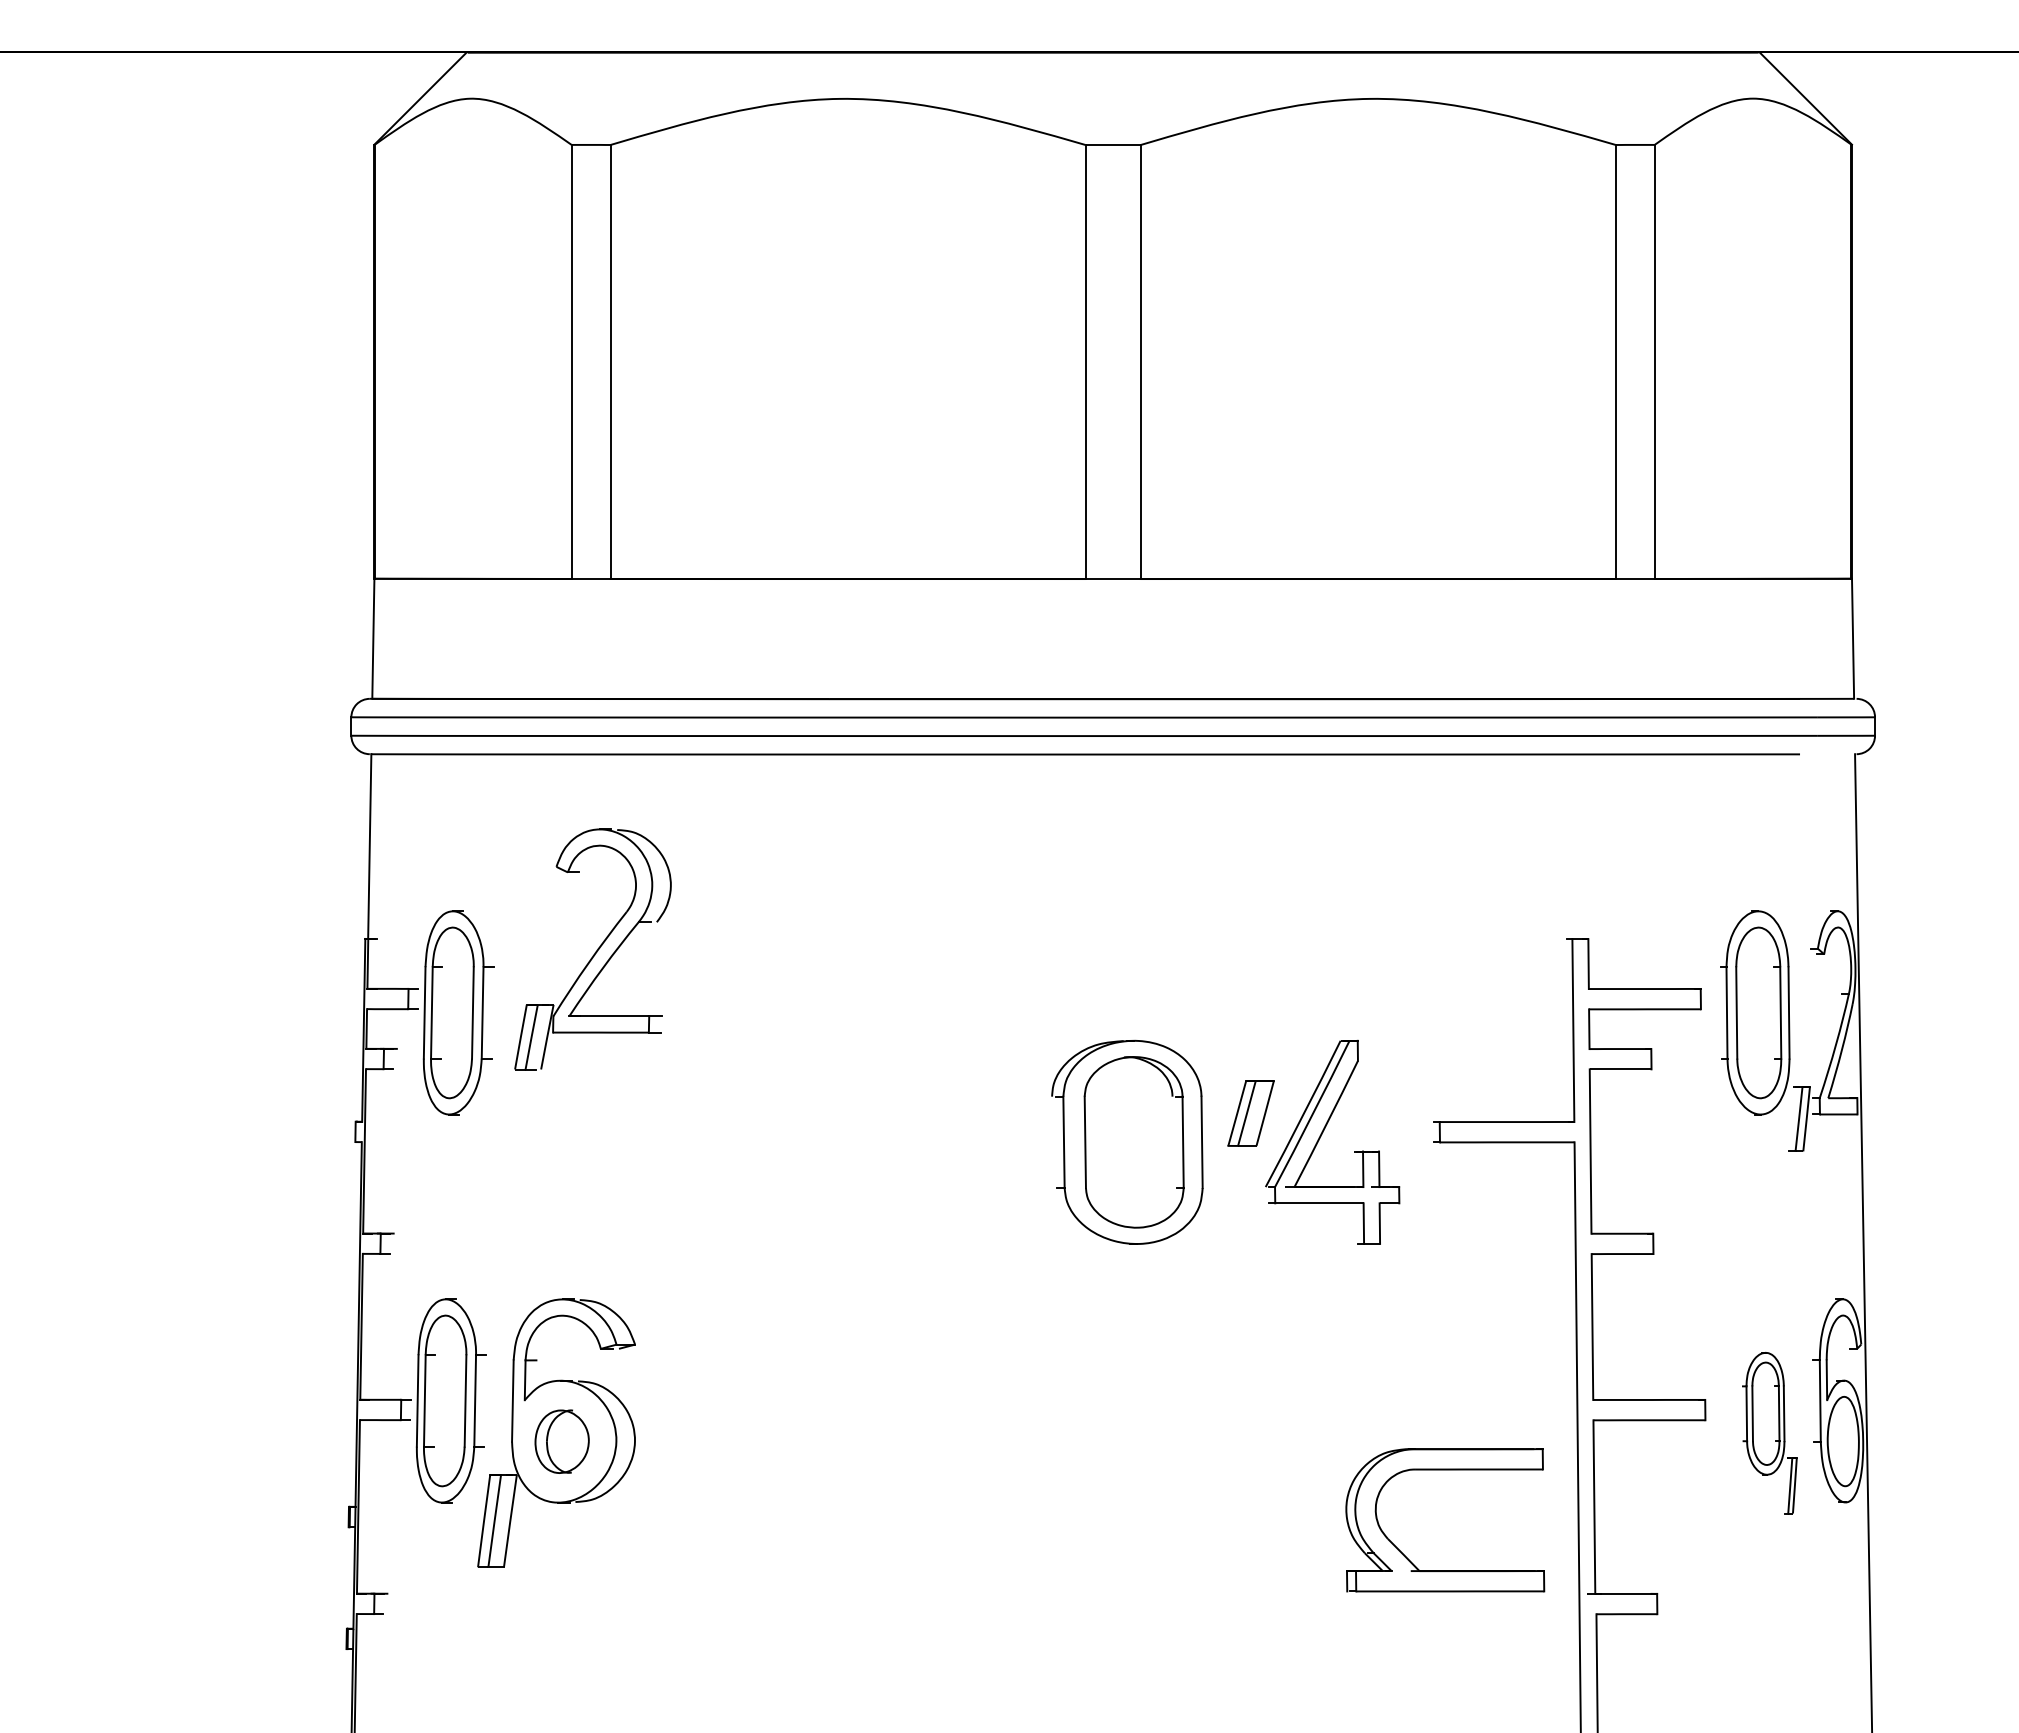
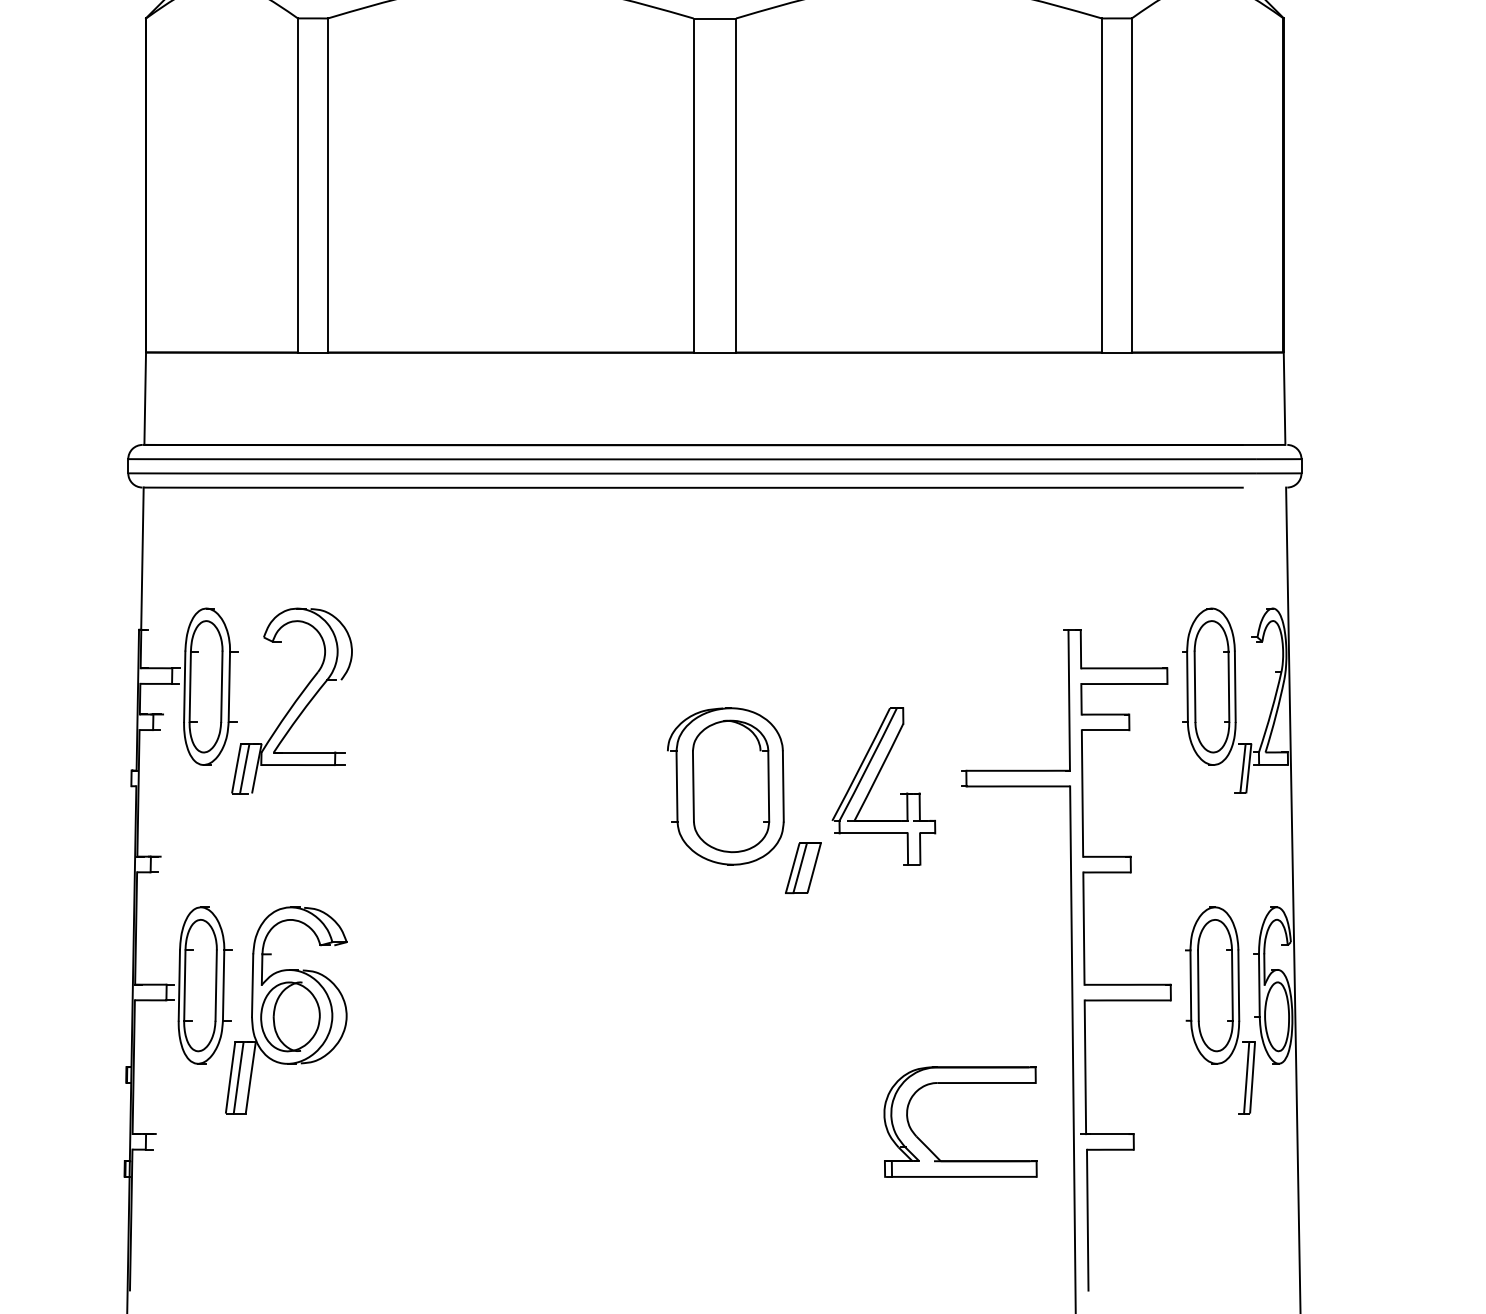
part: (592, 949) -> (291, 701), moved
part: (1250, 1113) -> (802, 868), moved
part: (1769, 1432) -> (1220, 1009), size x1.67
part: (562, 1441) -> (290, 1016), size x1.43
part: (1445, 1470) -> (960, 1083), moved

